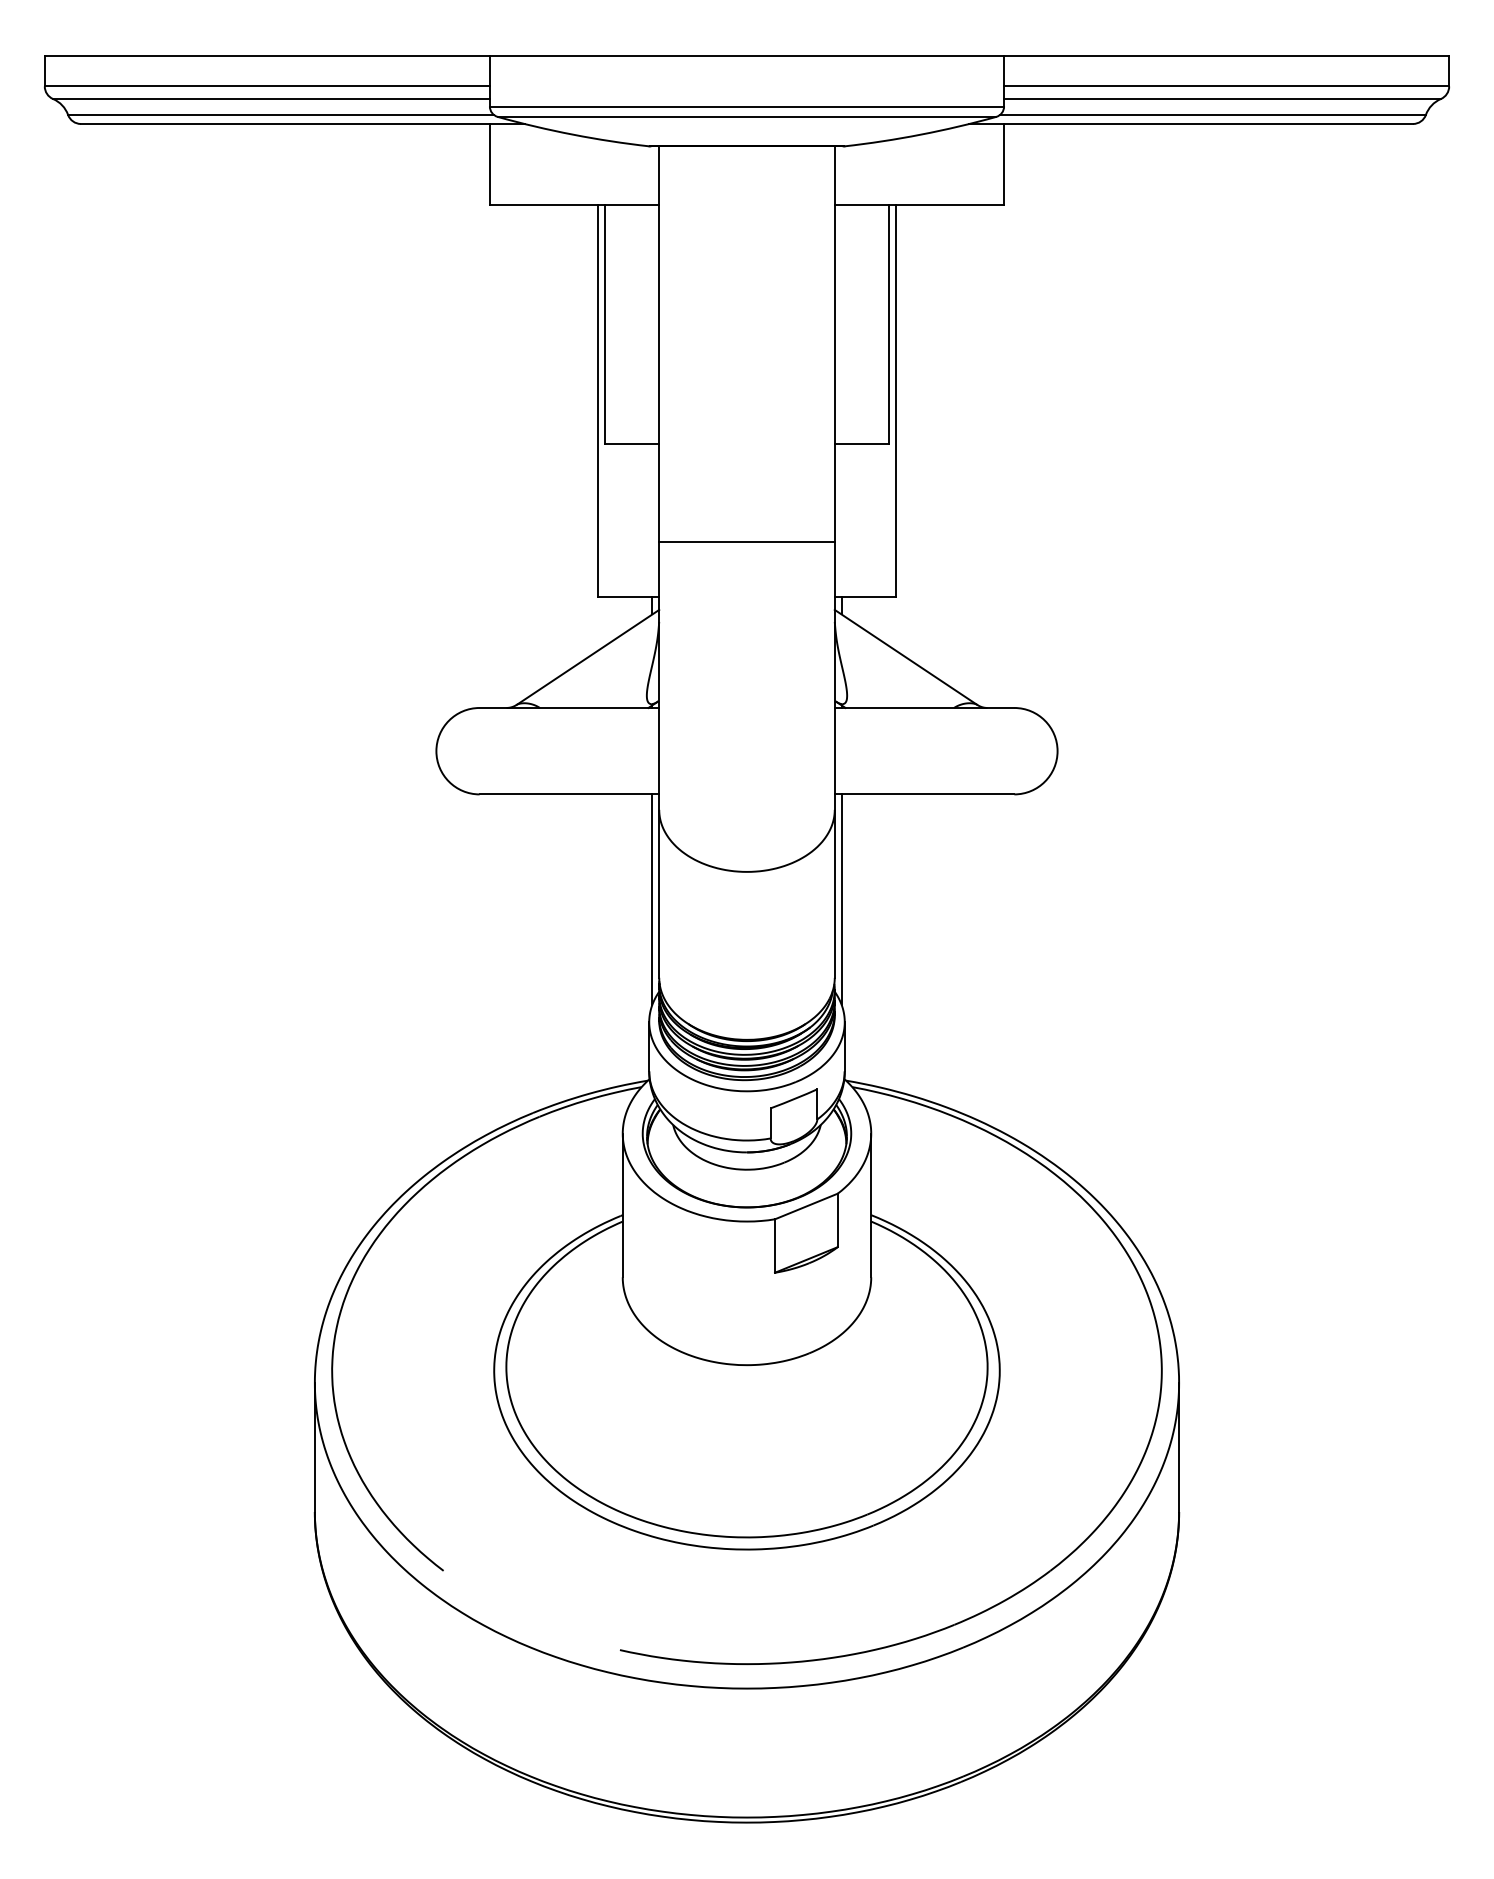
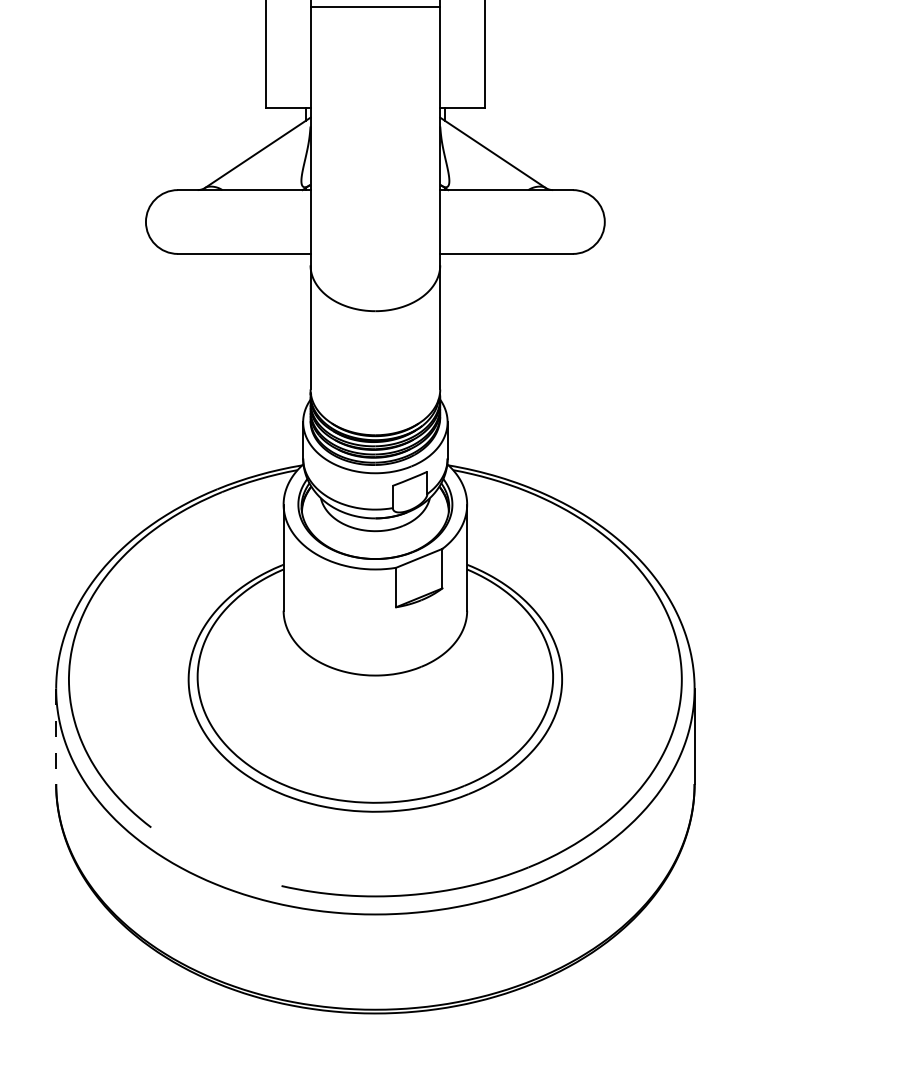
line: (746, 542) -> (375, 7), moved
line: (652, 899) -> (305, 331), removed
line: (841, 899) -> (445, 331), removed
line: (314, 1448) -> (55, 737), solid -> dashed

